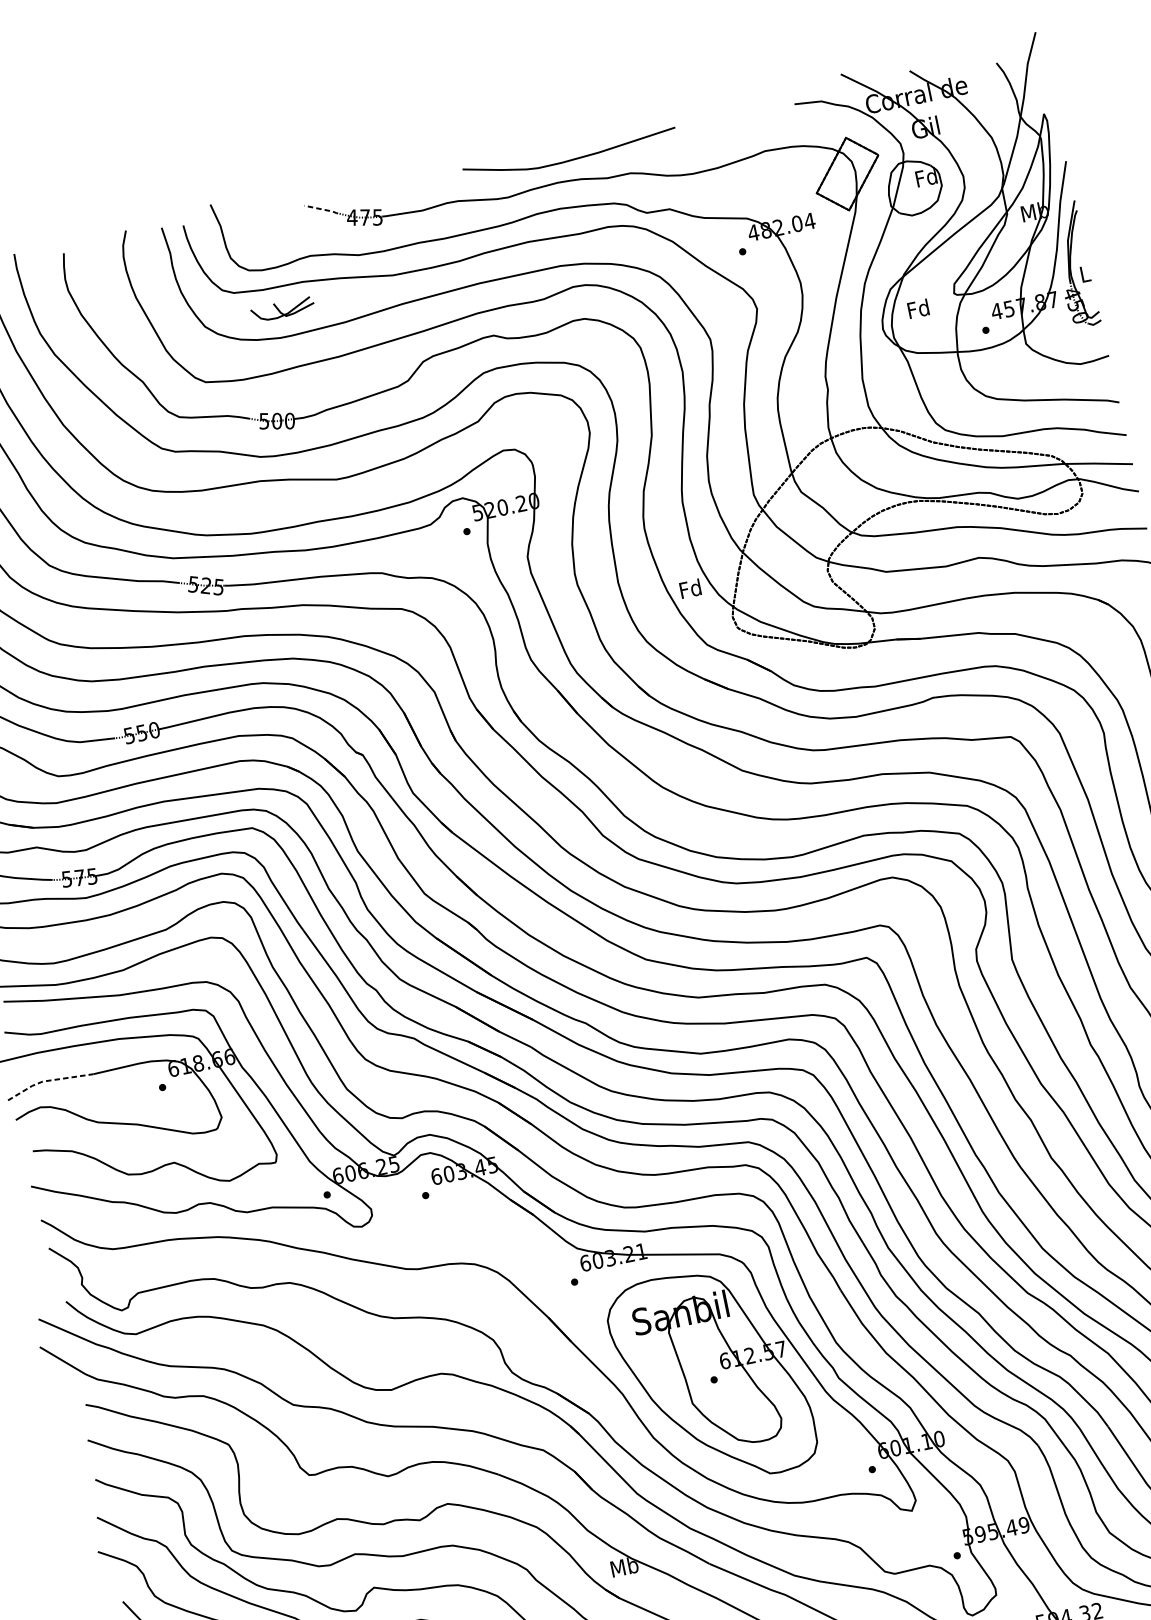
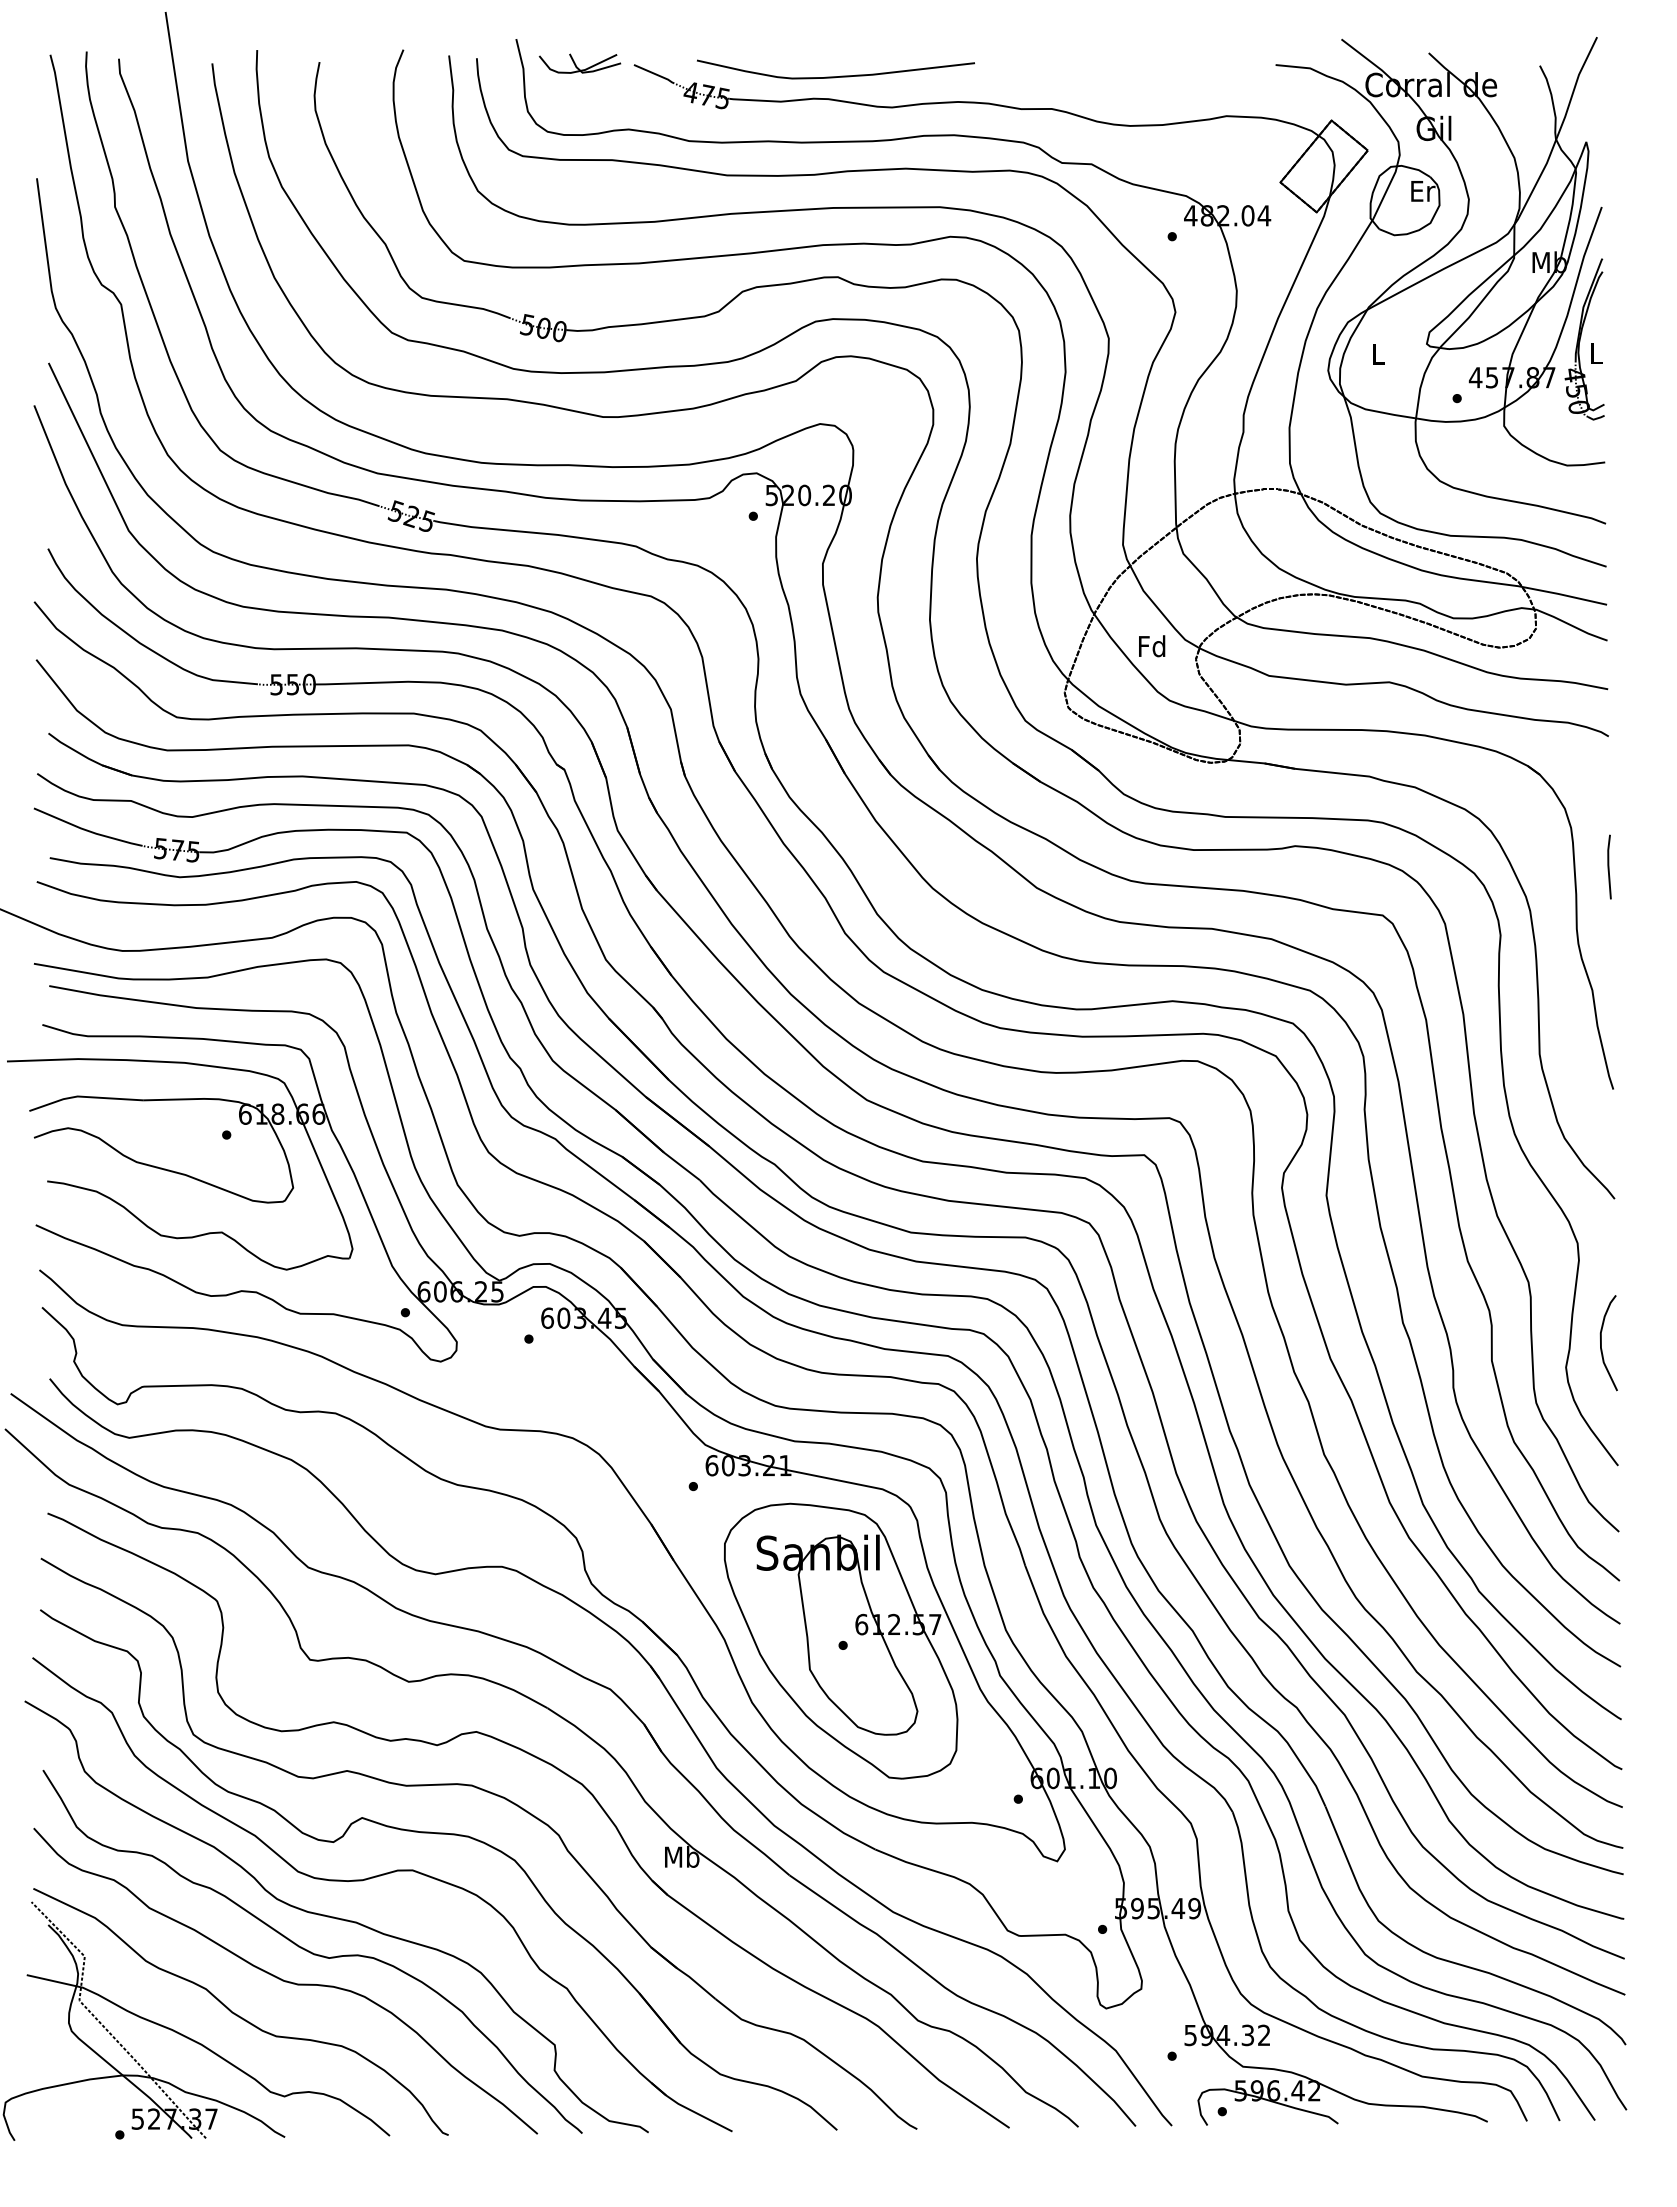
curve: (570, 159) -> (835, 76), moved
text: (926, 177) -> (1422, 191), Fd -> Er
line: (322, 209) -> (655, 74), dashed -> solid
part: (282, 309) -> (579, 63), moved
text: (918, 309) -> (1378, 354), Fd -> L
text: (690, 588) -> (1152, 646), moved
line: (47, 1080) -> (83, 1096), dashed -> solid

